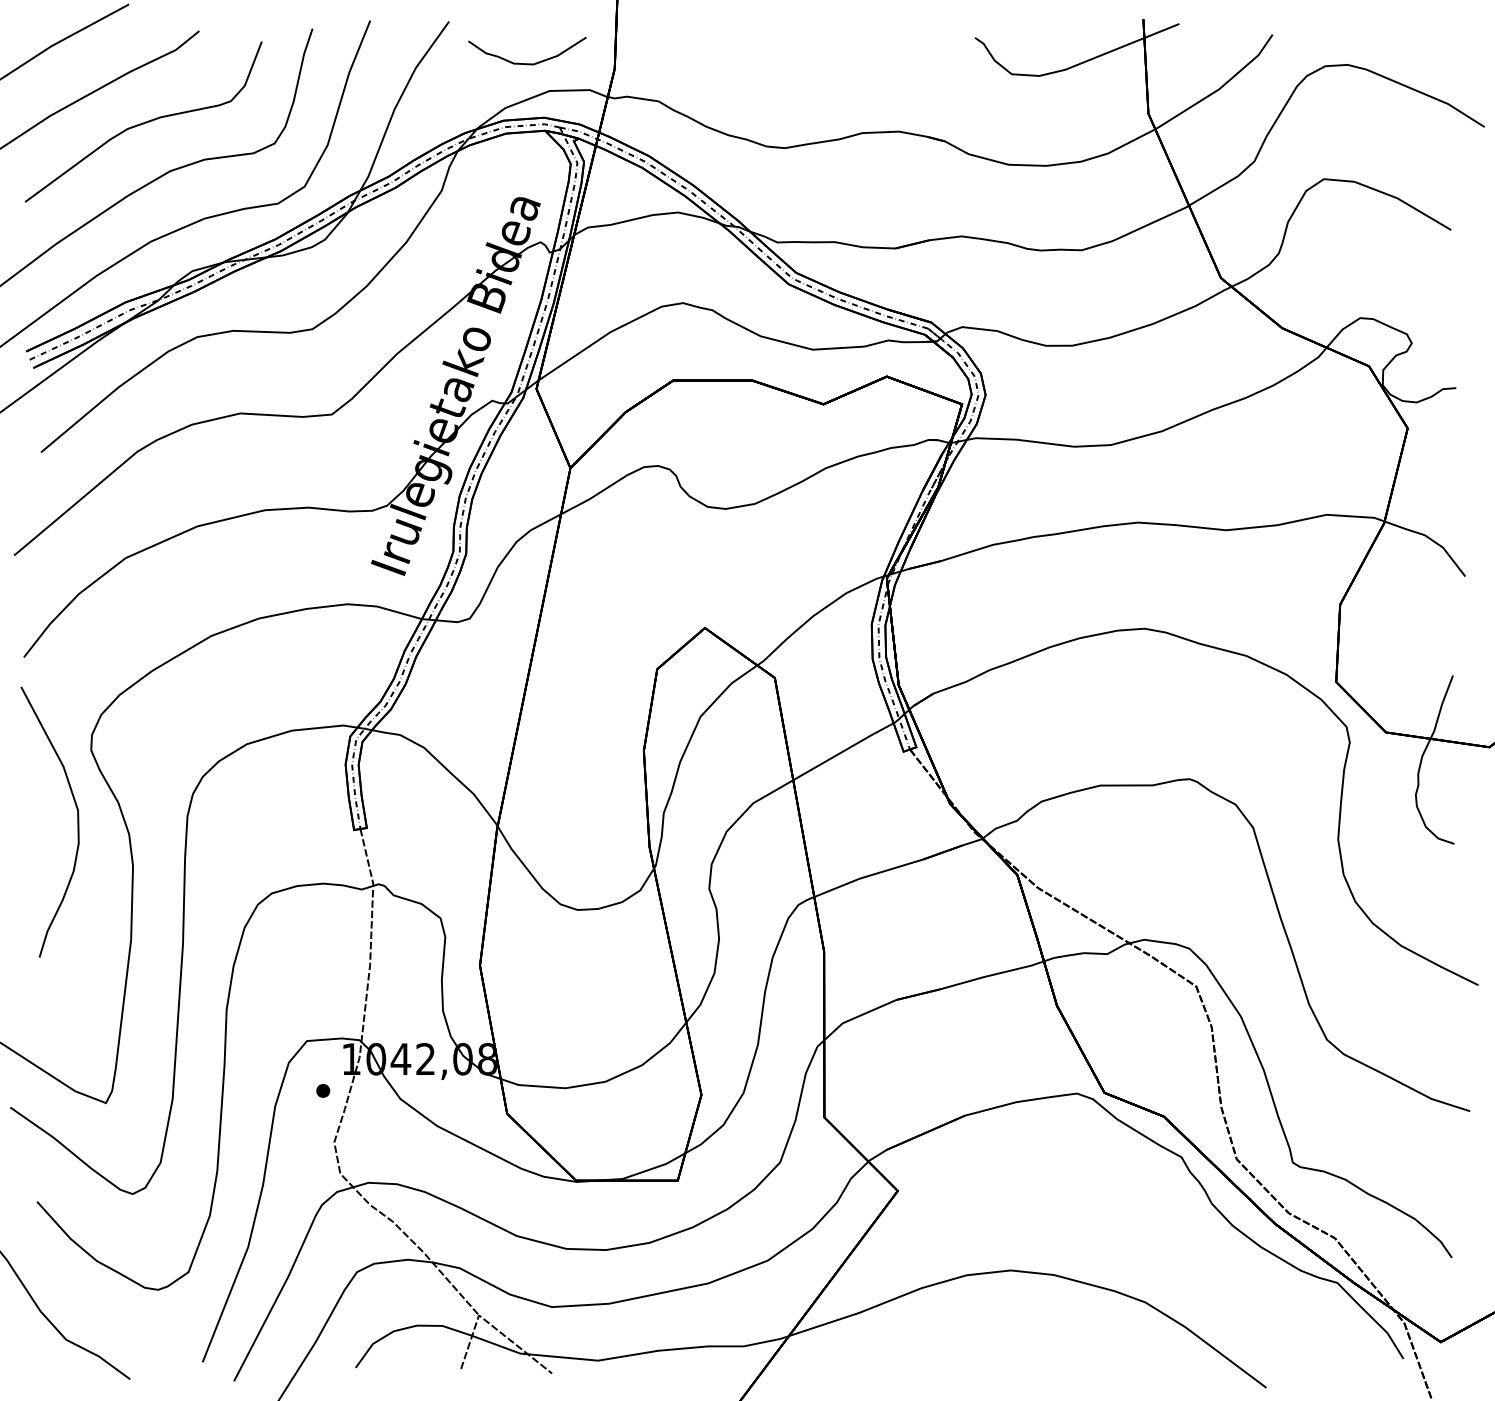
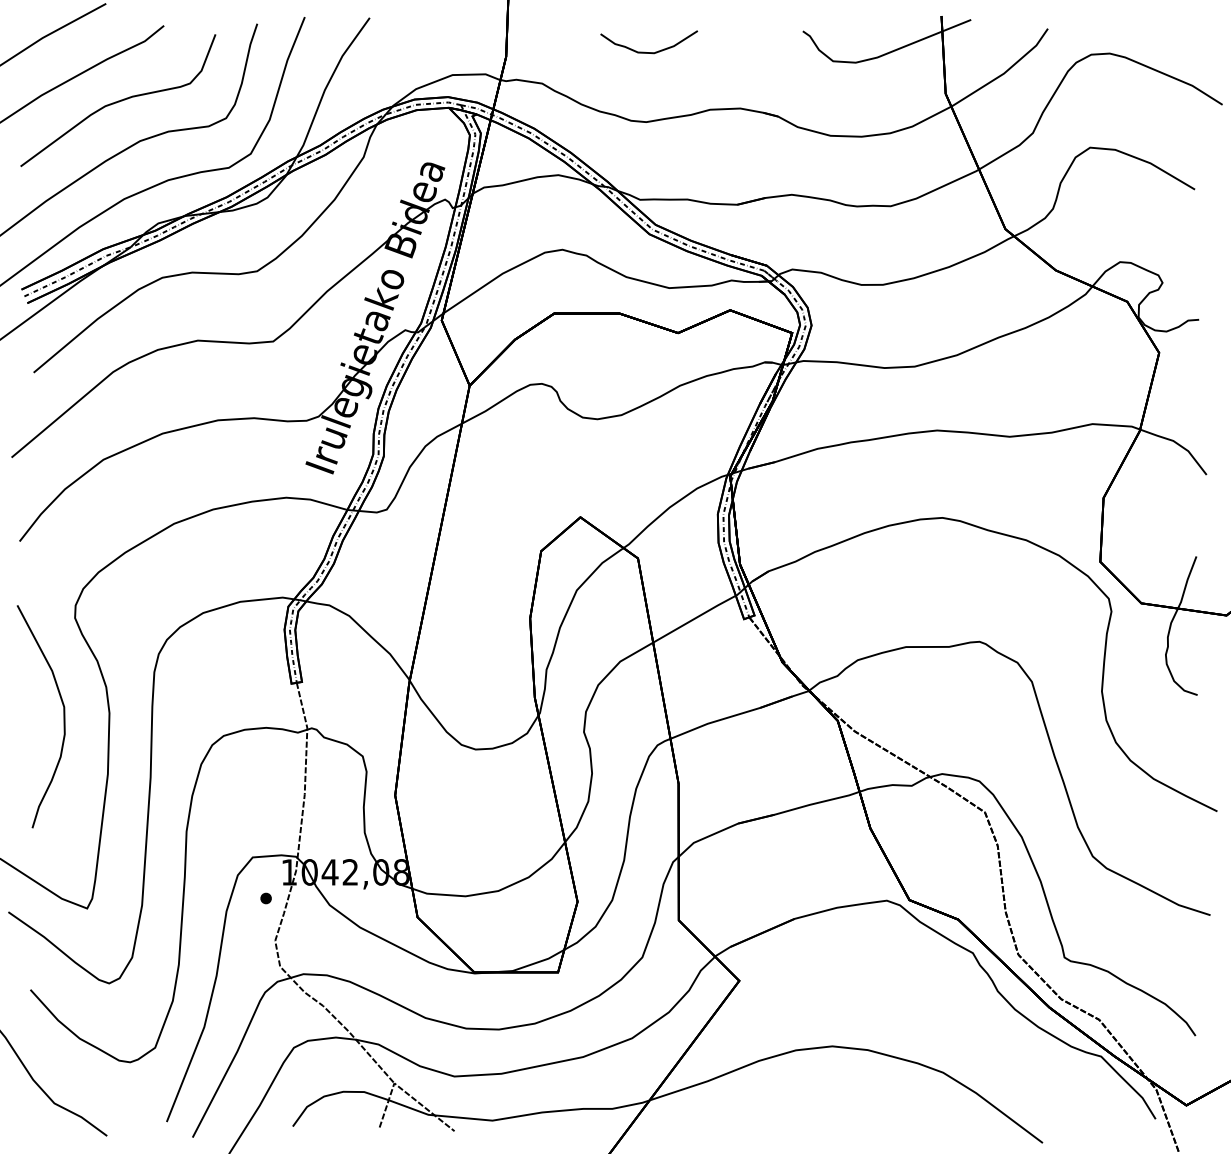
curve: (527, 63) -> (649, 52), moved
curve: (77, 821) -> (63, 716), moved

